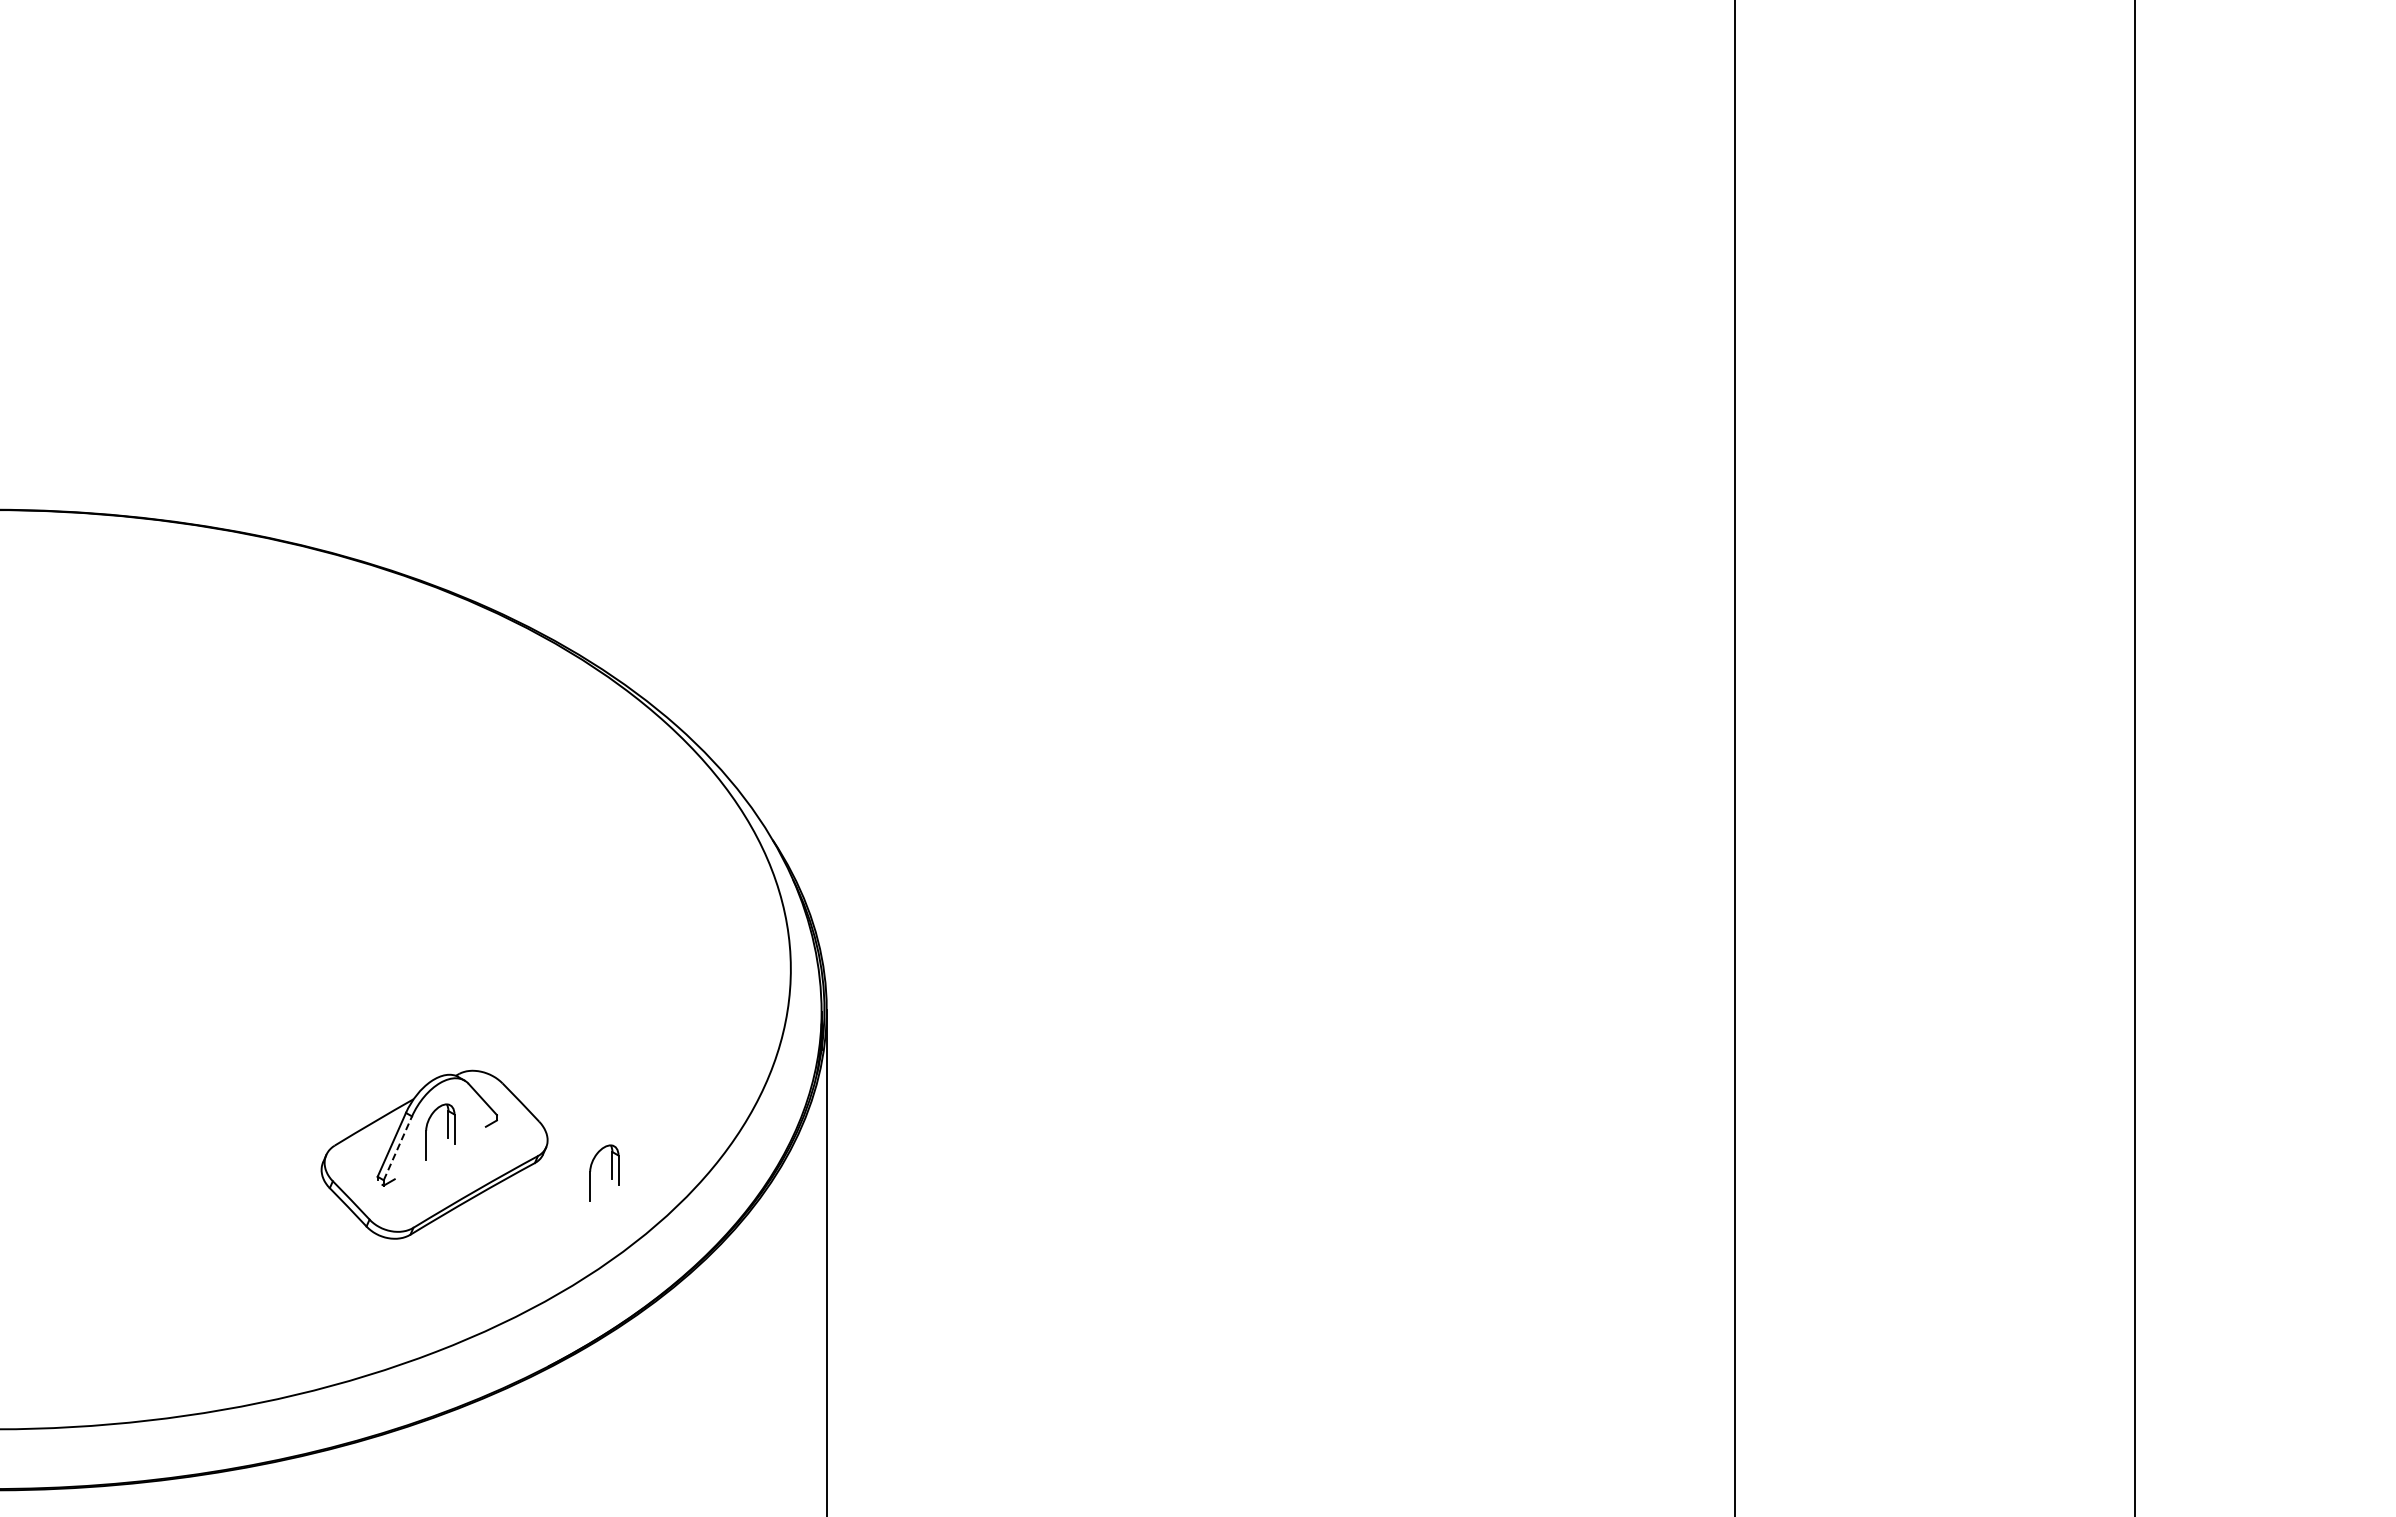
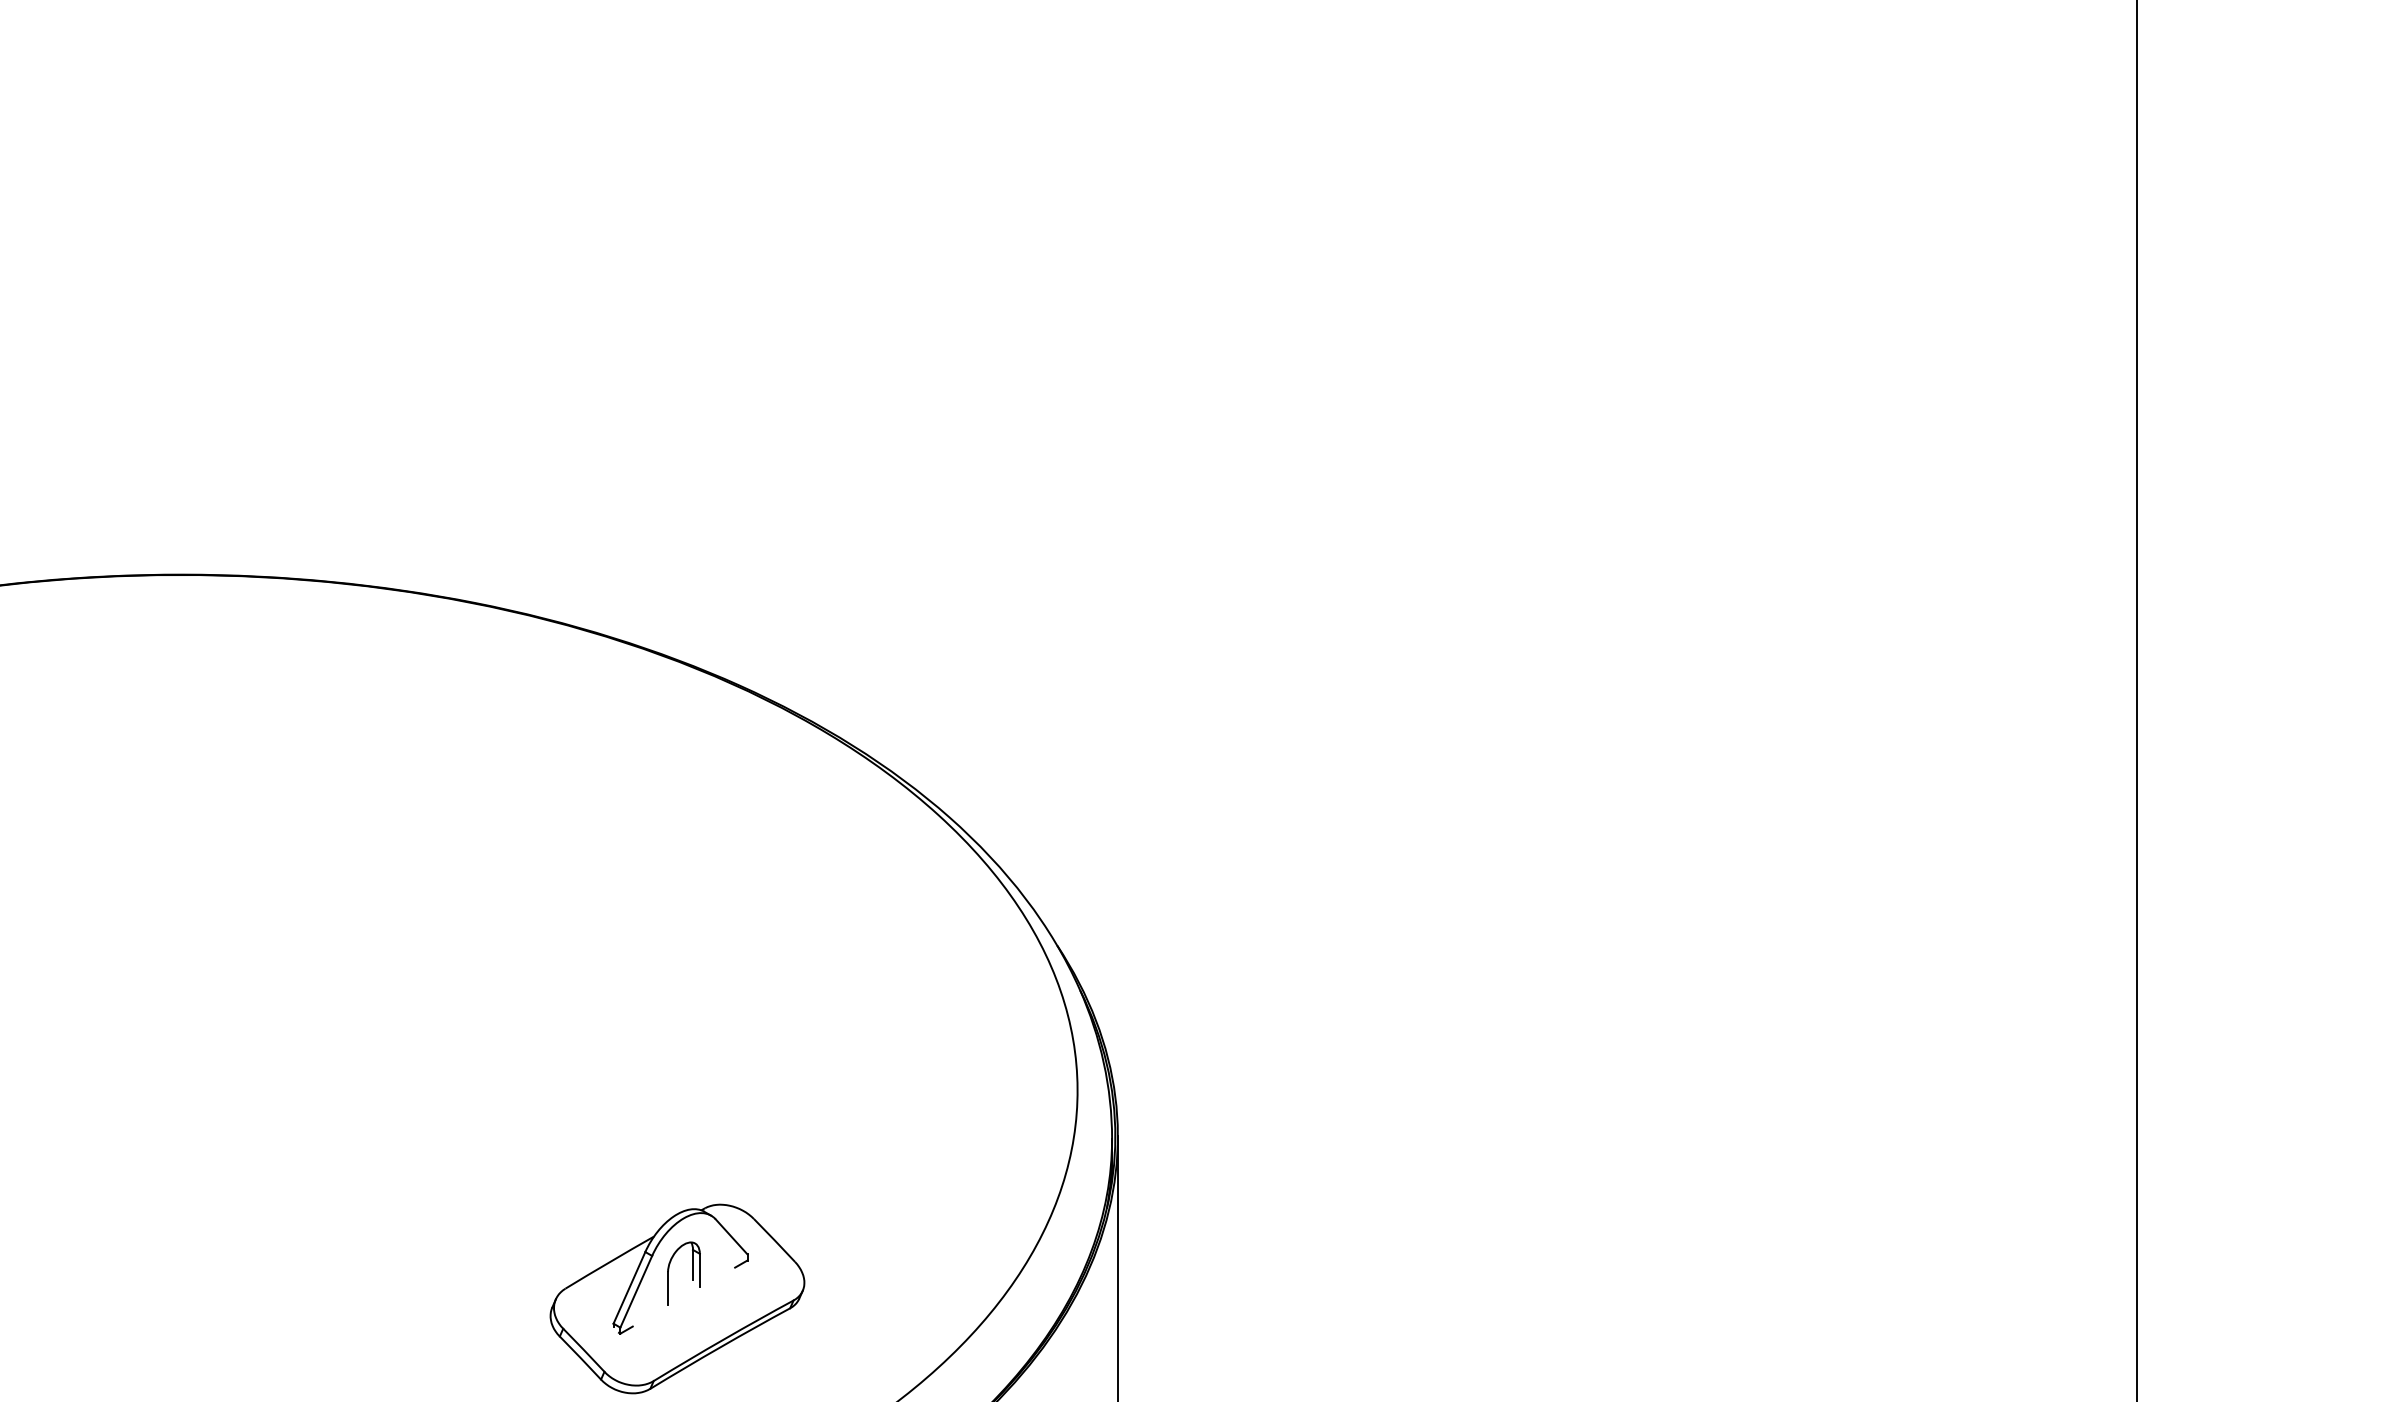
line: (397, 1148) -> (635, 1291), dashed -> solid
part: (611, 1172) -> (876, 1318), removed

